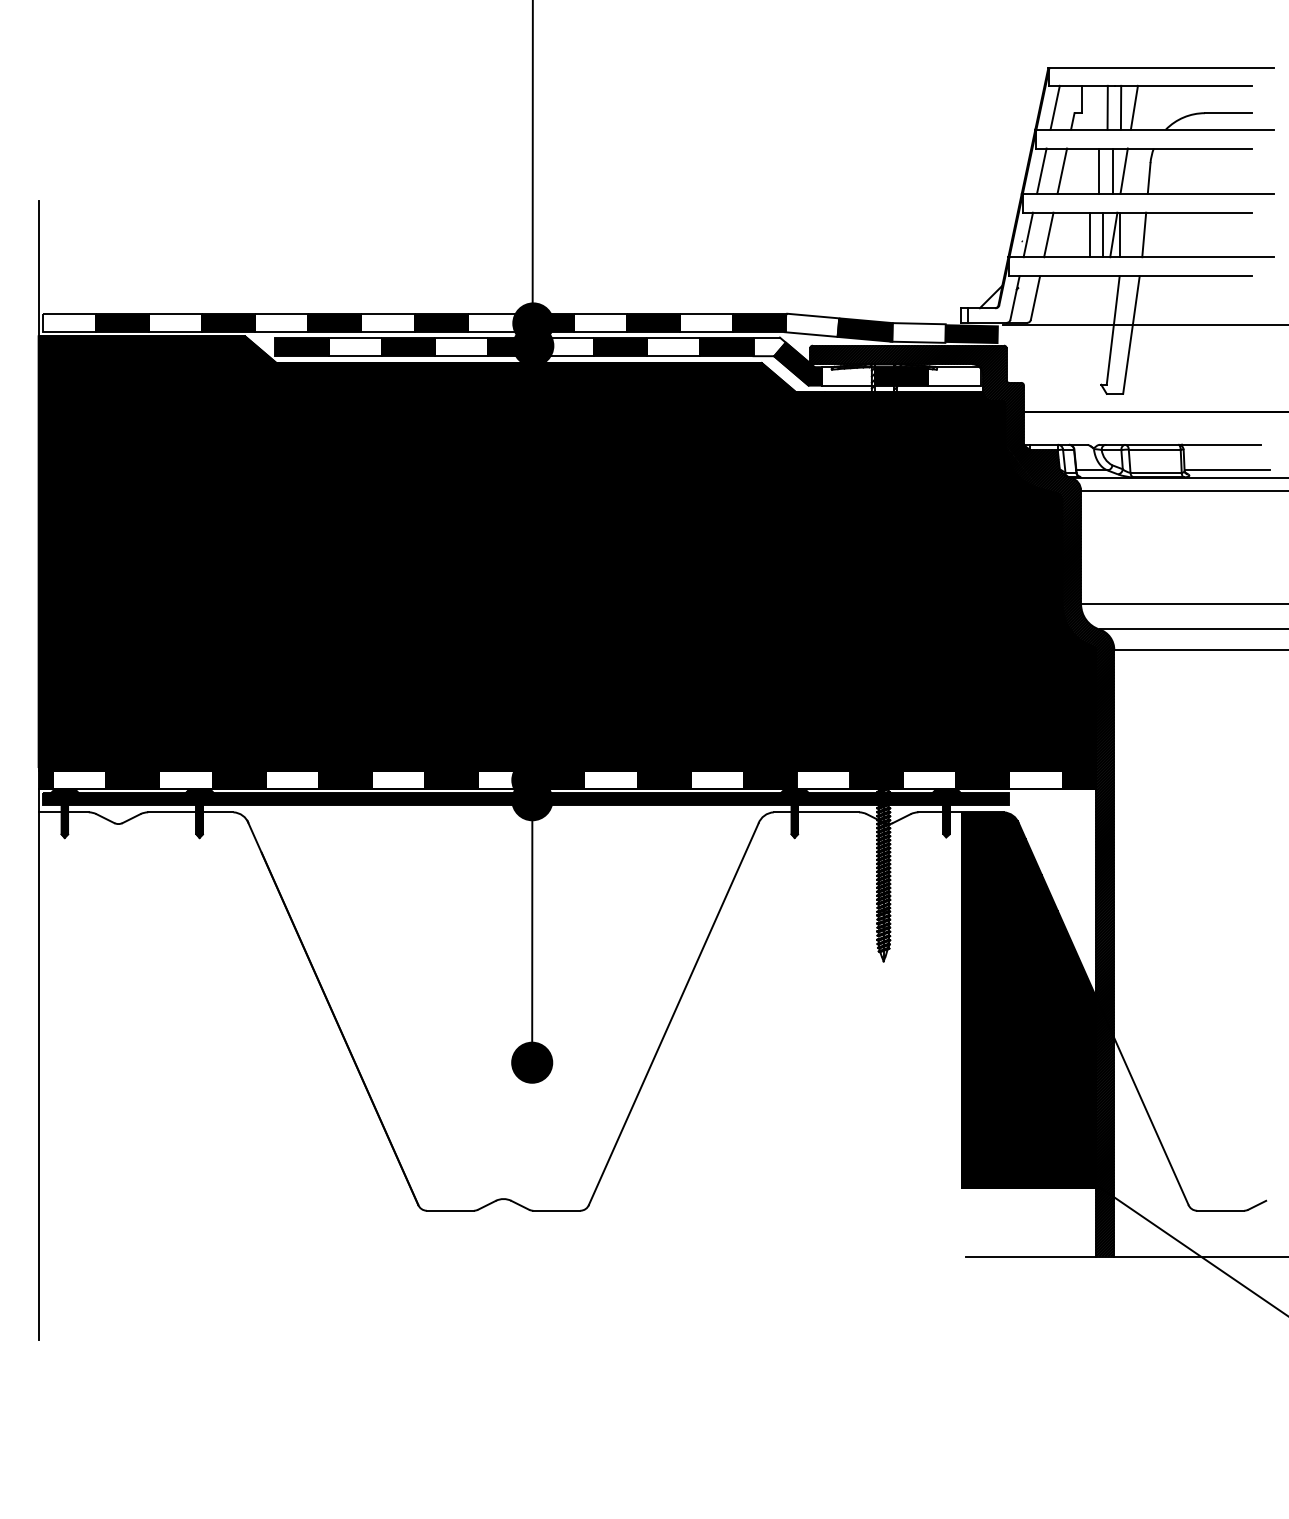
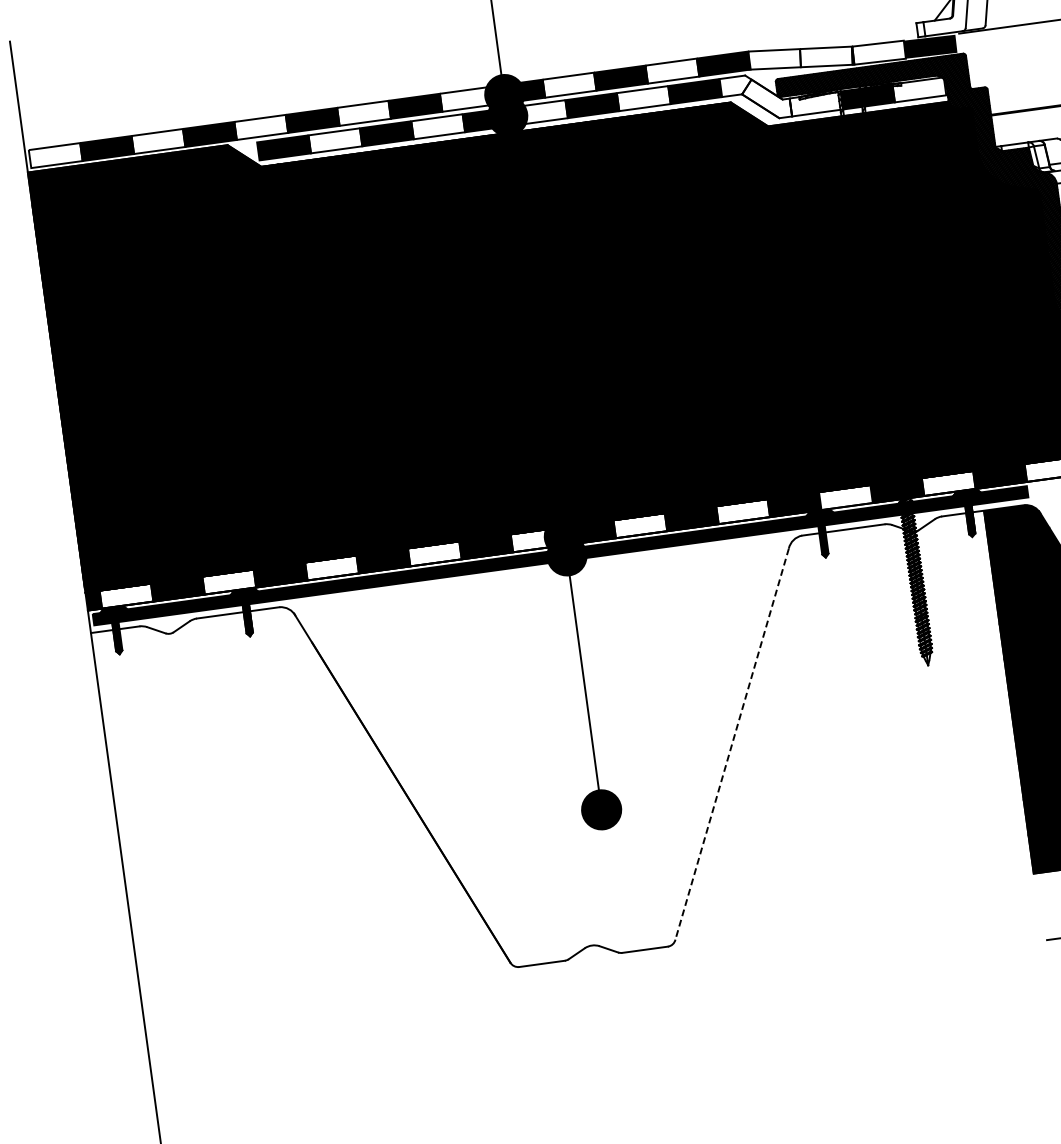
fill: (864, 329) -> (825, 56), removed
fill: (797, 363) -> (765, 98), removed
line: (673, 1014) -> (731, 744), solid -> dashed

